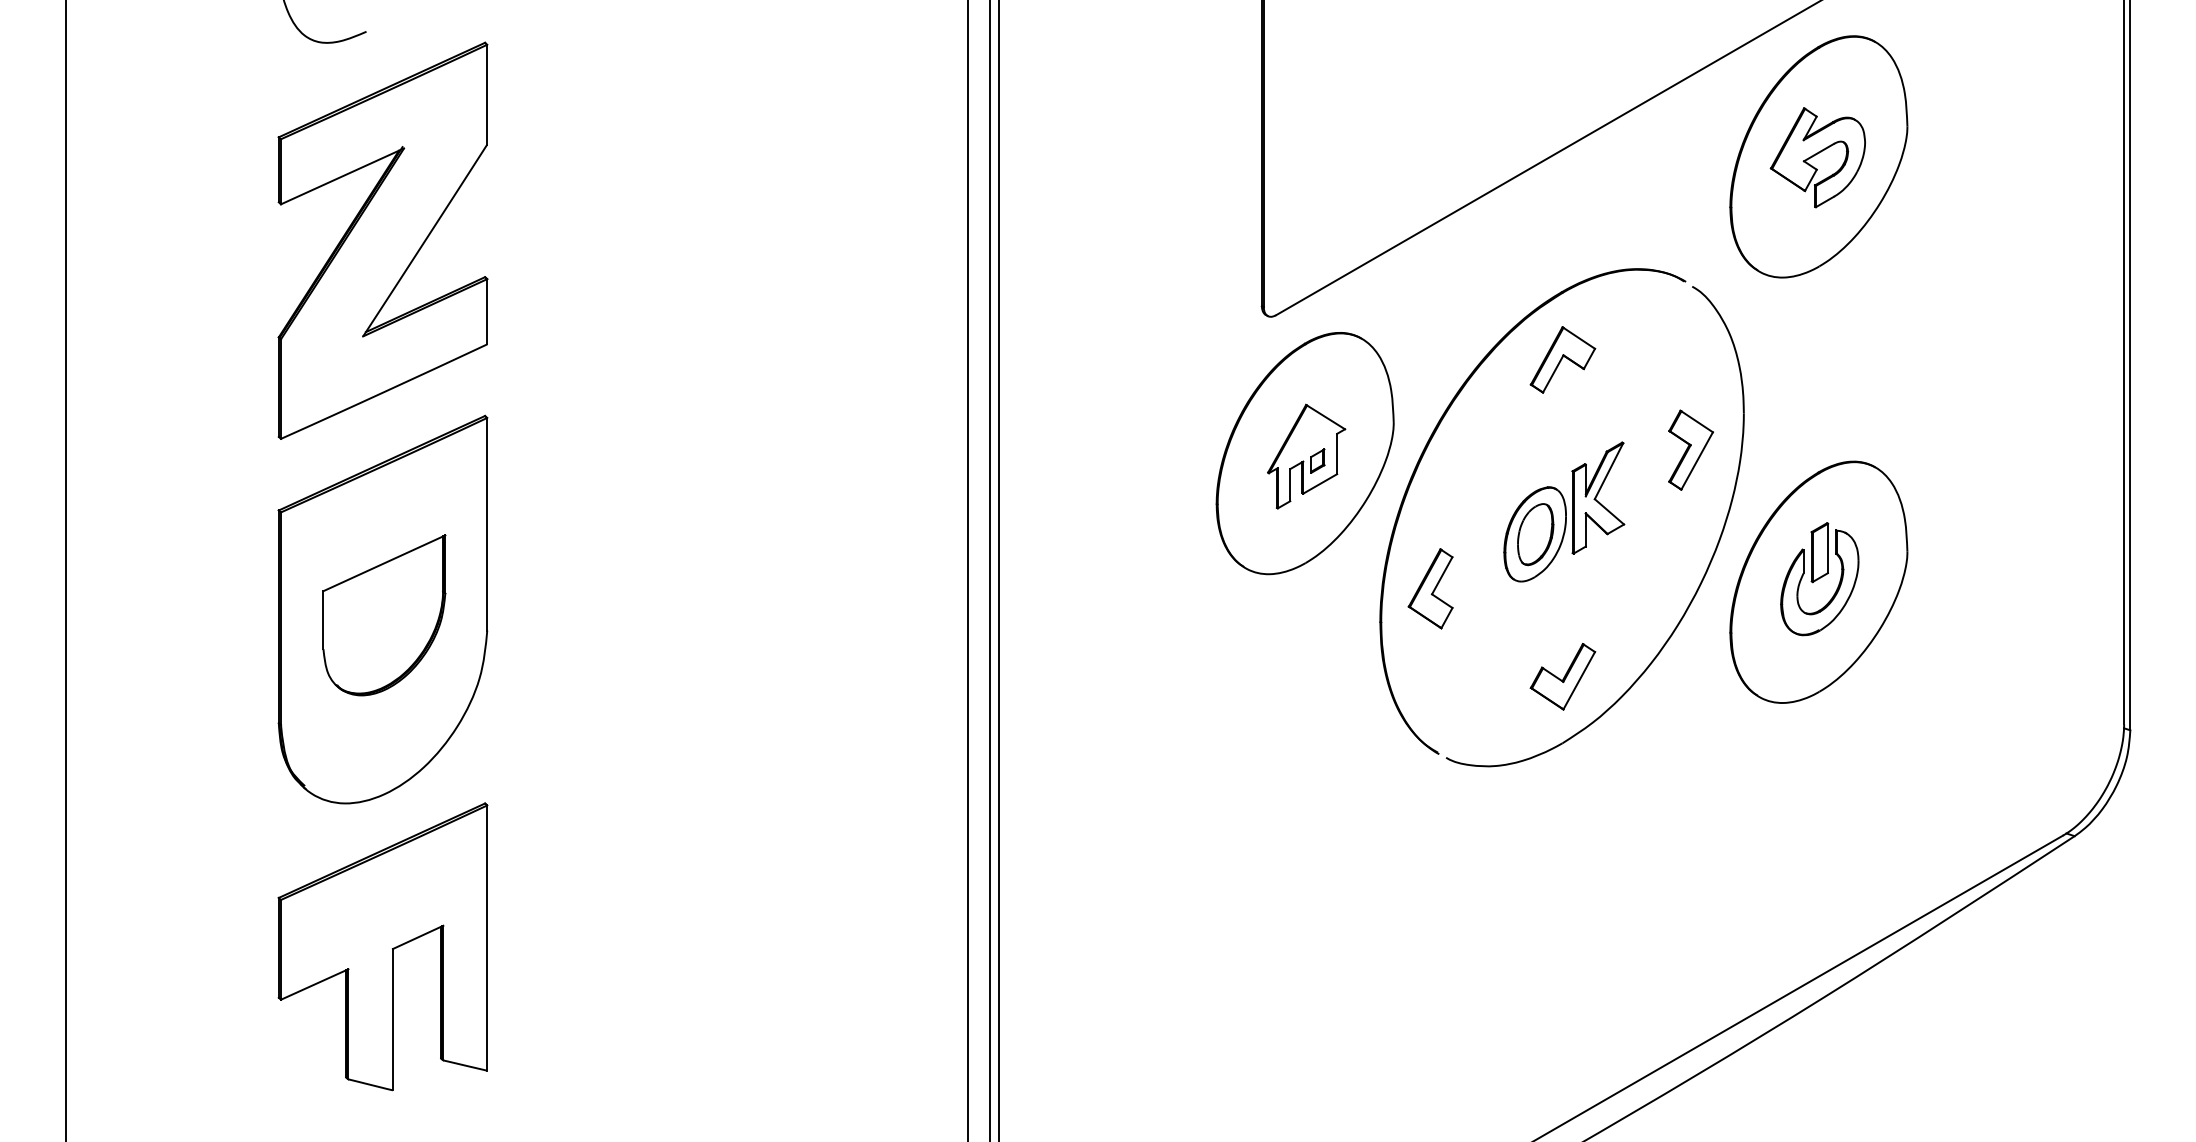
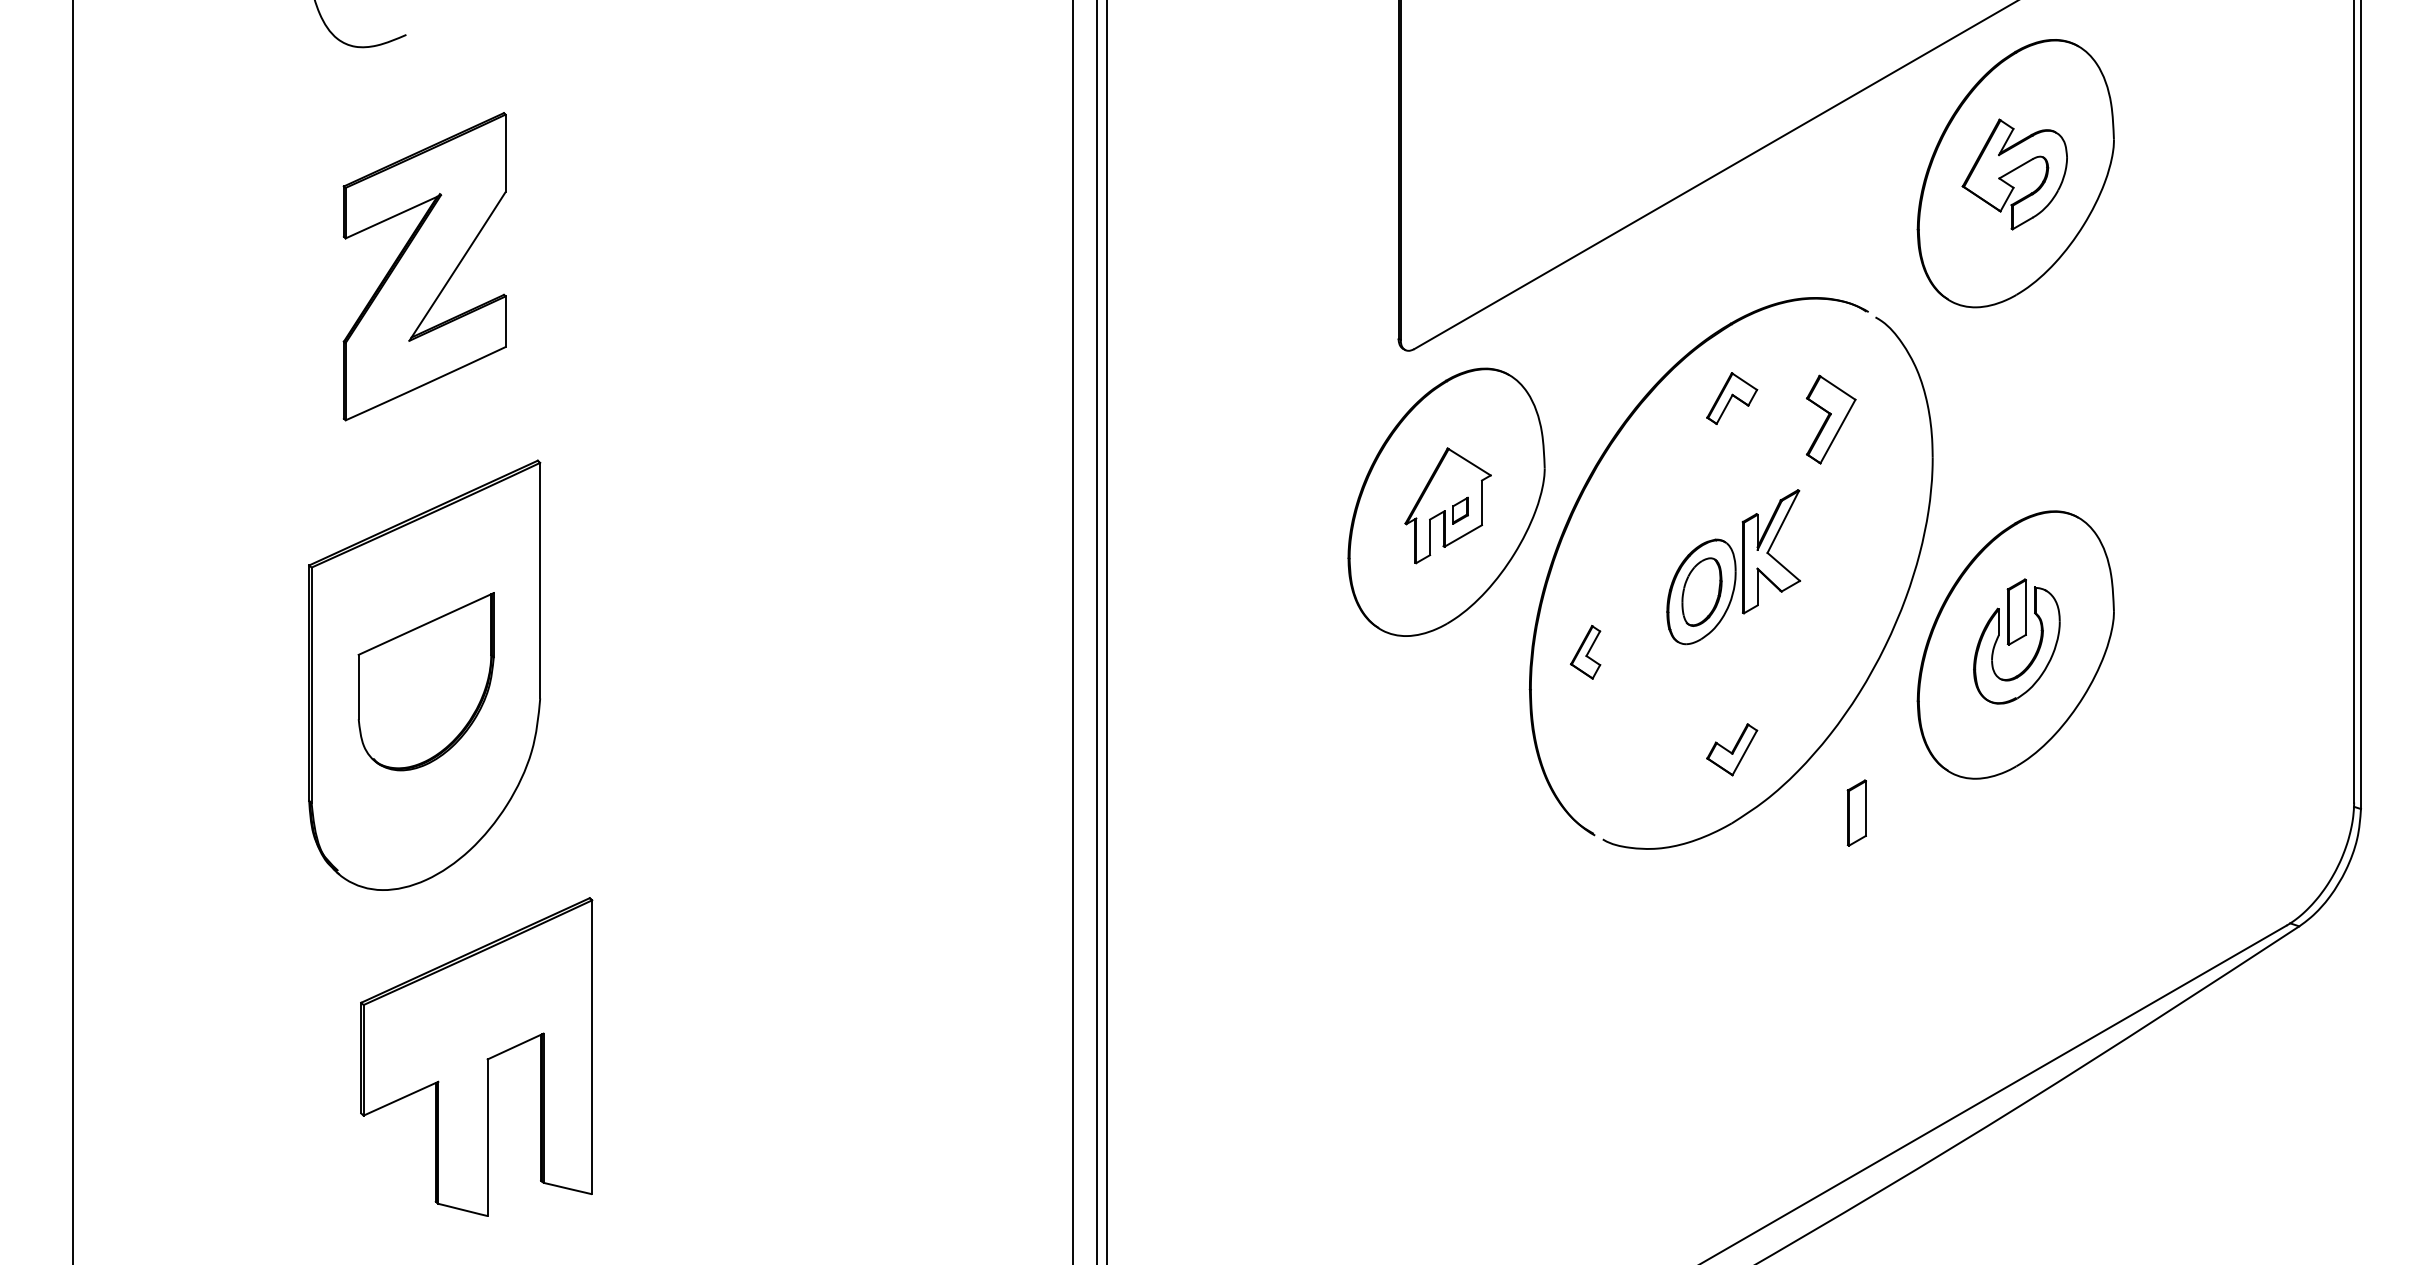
part: (382, 240) -> (424, 266), size x0.7
part: (1562, 359) -> (1731, 398), size x0.7
part: (1691, 450) -> (1831, 419), moved
part: (1430, 589) -> (1585, 652), size x0.6
part: (1562, 676) -> (1731, 749), size x0.7
part: (1675, 733) -> (1856, 812), added
part: (382, 946) -> (476, 1056), moved

